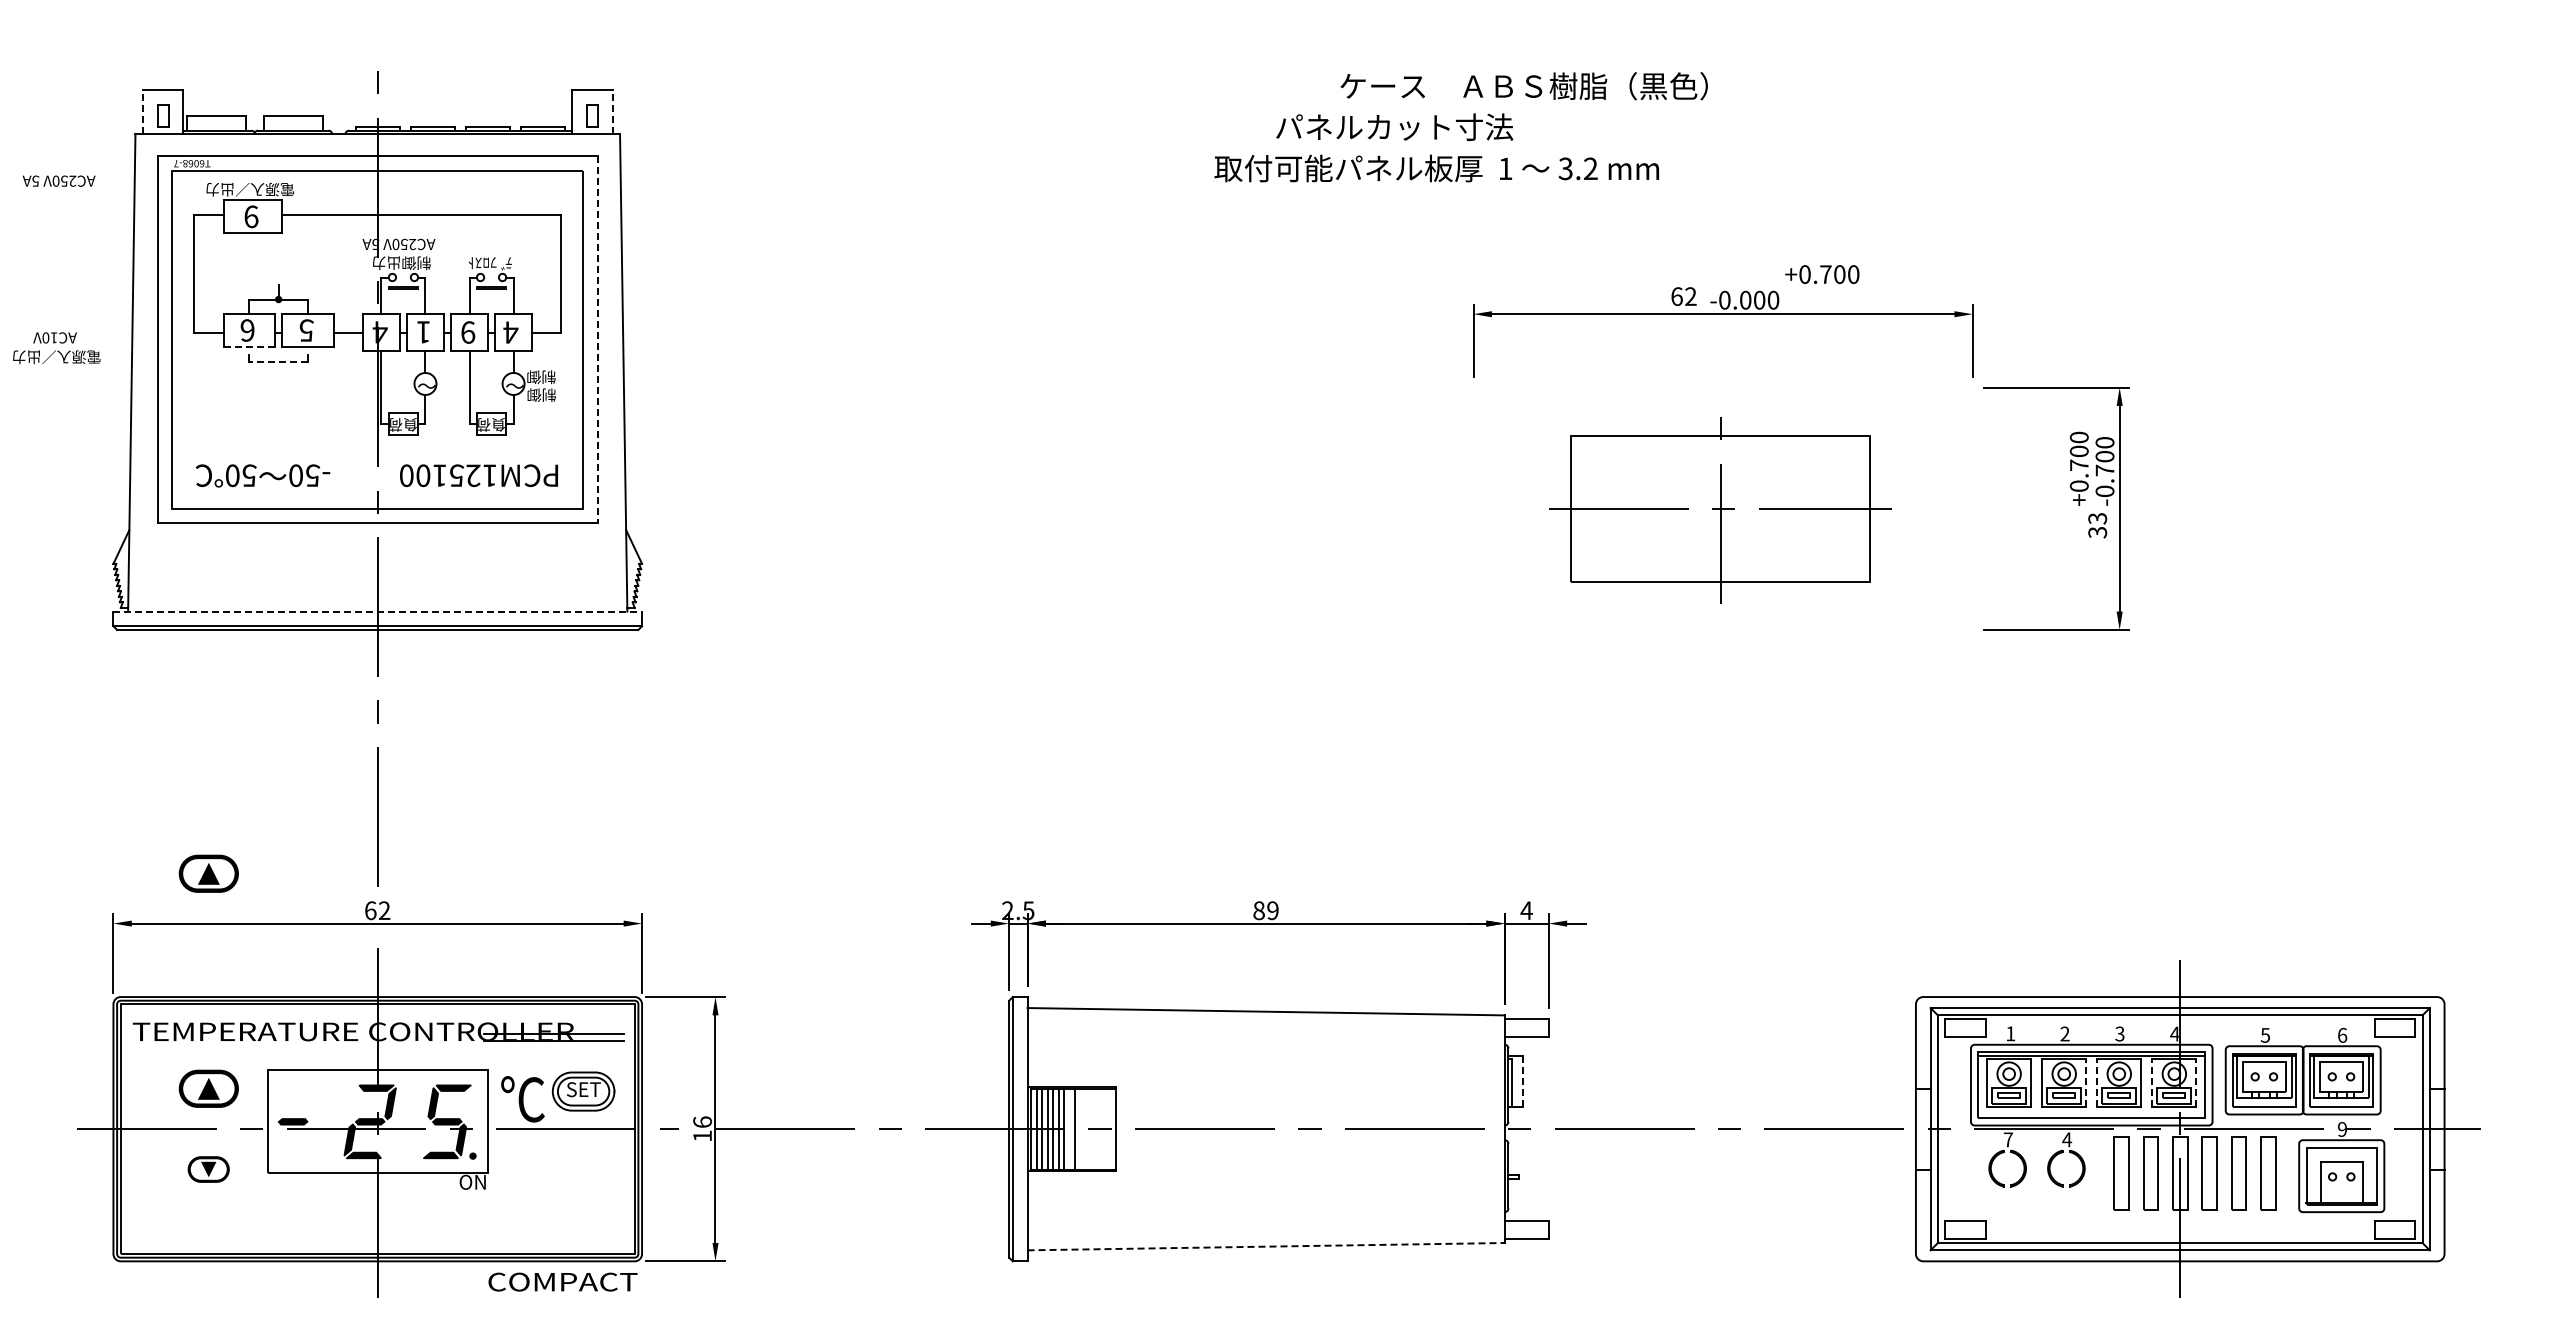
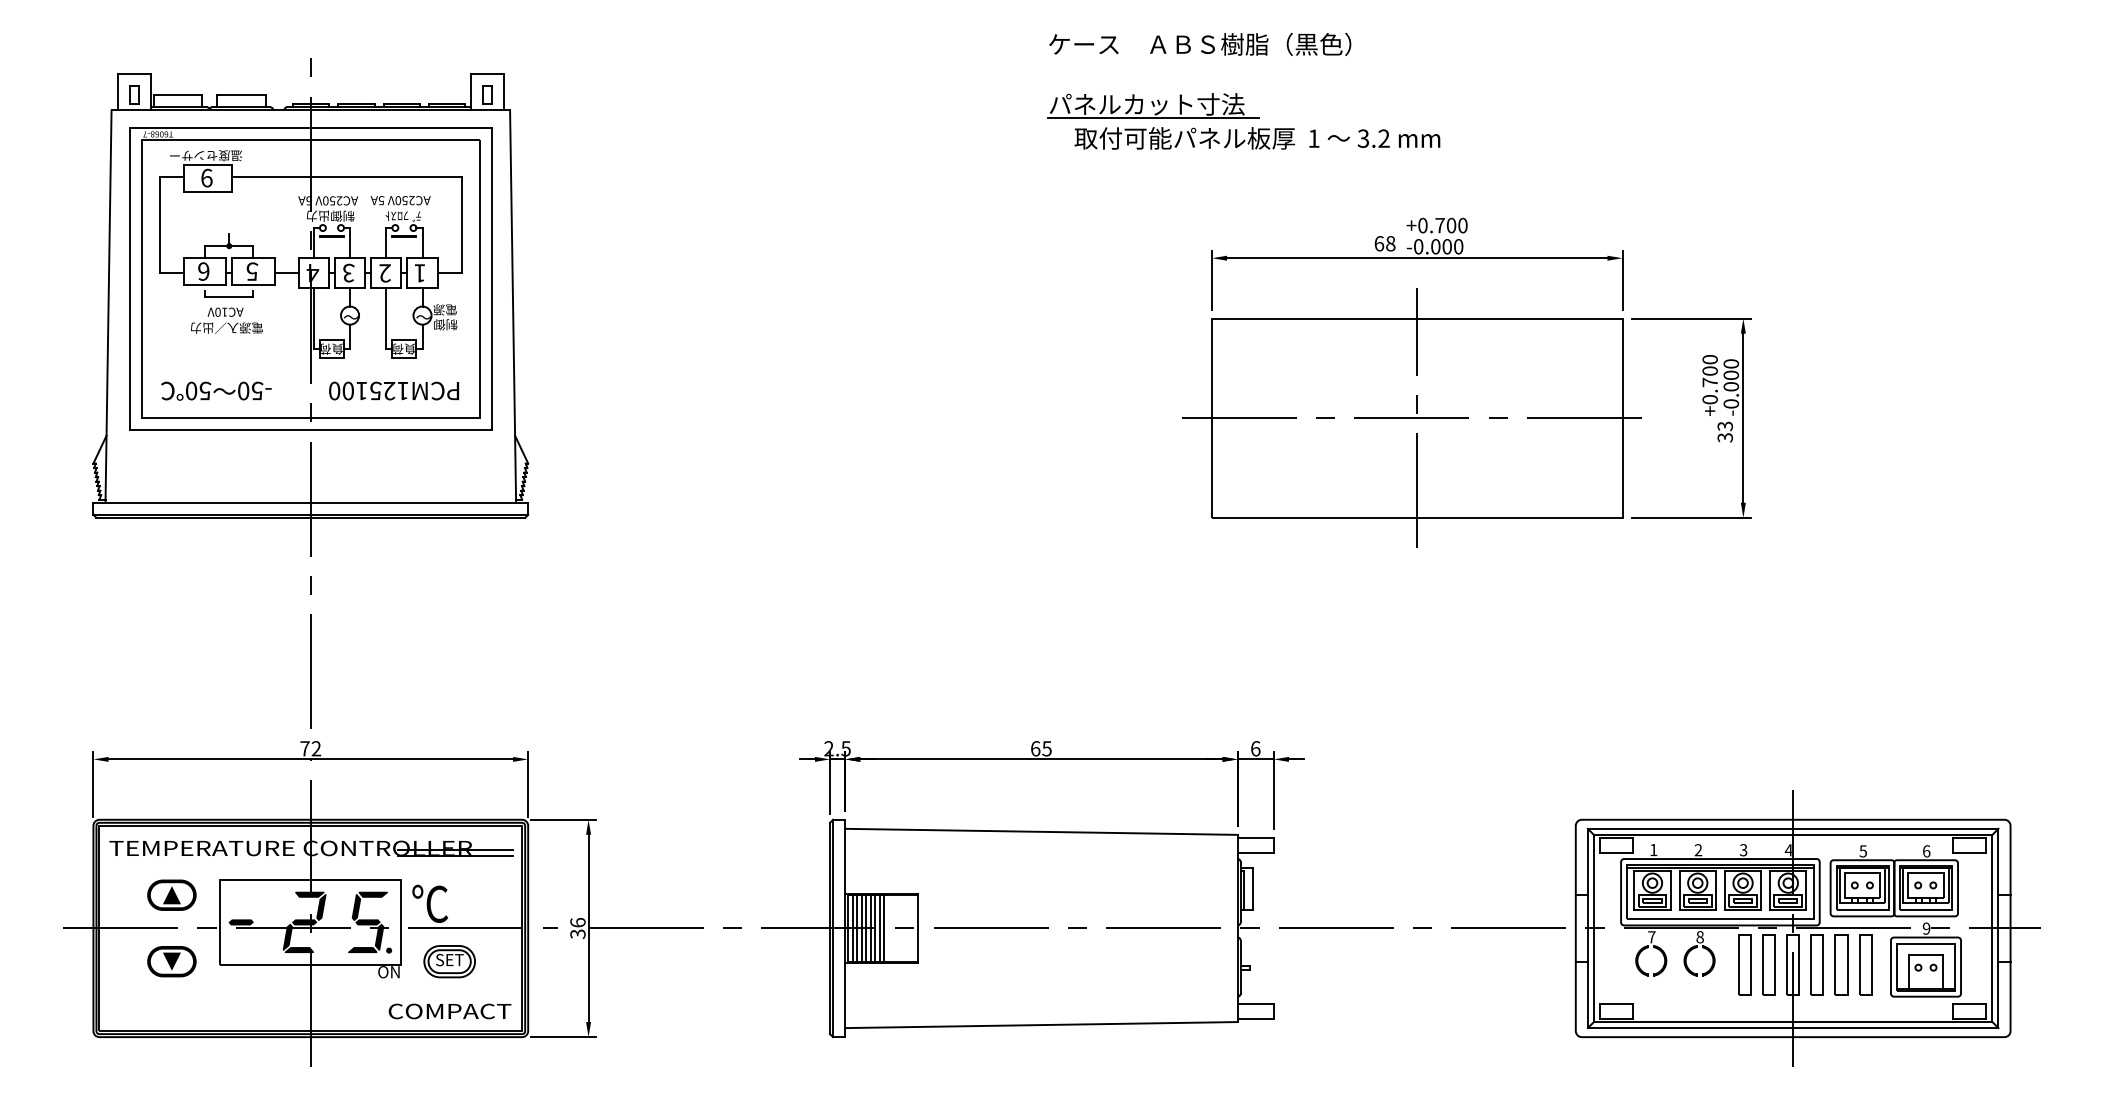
text: (1523, 86) -> (1199, 44), moved
line: (142, 111) -> (117, 91), dashed -> solid
line: (612, 111) -> (503, 91), dashed -> solid
line: (1401, 143) -> (1152, 117), added
text: (1436, 168) -> (1257, 138), moved
text: (58, 180) -> (400, 200), moved
text: (250, 189) -> (206, 155), 電源入／出力 -> 温度センサー
text: (1822, 274) -> (1437, 225), moved
text: (1690, 296) -> (1390, 243), 62 -> 68
text: (423, 332) -> (348, 273), 1 -> 3
text: (468, 332) -> (385, 273), 9 -> 2
text: (510, 332) -> (419, 273), 4 -> 1
line: (598, 339) -> (492, 279), dashed -> solid
line: (249, 347) -> (205, 285), dashed -> solid
text: (56, 348) -> (226, 320), moved
line: (278, 361) -> (229, 297), dashed -> solid
text: (541, 376) -> (445, 309), 制御 -> 電源
text: (2104, 470) -> (1730, 386), -0.700 -> -0.000
part: (1716, 508) -> (1411, 418), size x1.67
line: (378, 611) -> (311, 502), dashed -> solid
part: (208, 873) -> (171, 718), removed
text: (370, 910) -> (304, 748), 62 -> 72
text: (1265, 910) -> (1040, 748), 89 -> 65
text: (1526, 910) -> (1255, 748), 4 -> 6
line: (1523, 1081) -> (1253, 889), dashed -> solid
line: (2086, 1083) -> (1716, 890), dashed -> solid
line: (2097, 1083) -> (1725, 890), dashed -> solid
line: (2152, 1083) -> (1770, 890), dashed -> solid
line: (2196, 1083) -> (1806, 890), dashed -> solid
part: (583, 1091) -> (449, 961), moved
line: (1069, 1128) -> (879, 927), added
text: (702, 1136) -> (577, 934), 16 -> 36
text: (2067, 1139) -> (1700, 936), 4 -> 8
part: (208, 1169) -> (171, 961), size x1.43
line: (1266, 1246) -> (1041, 1024), dashed -> solid
text: (562, 1281) -> (449, 1010), moved

